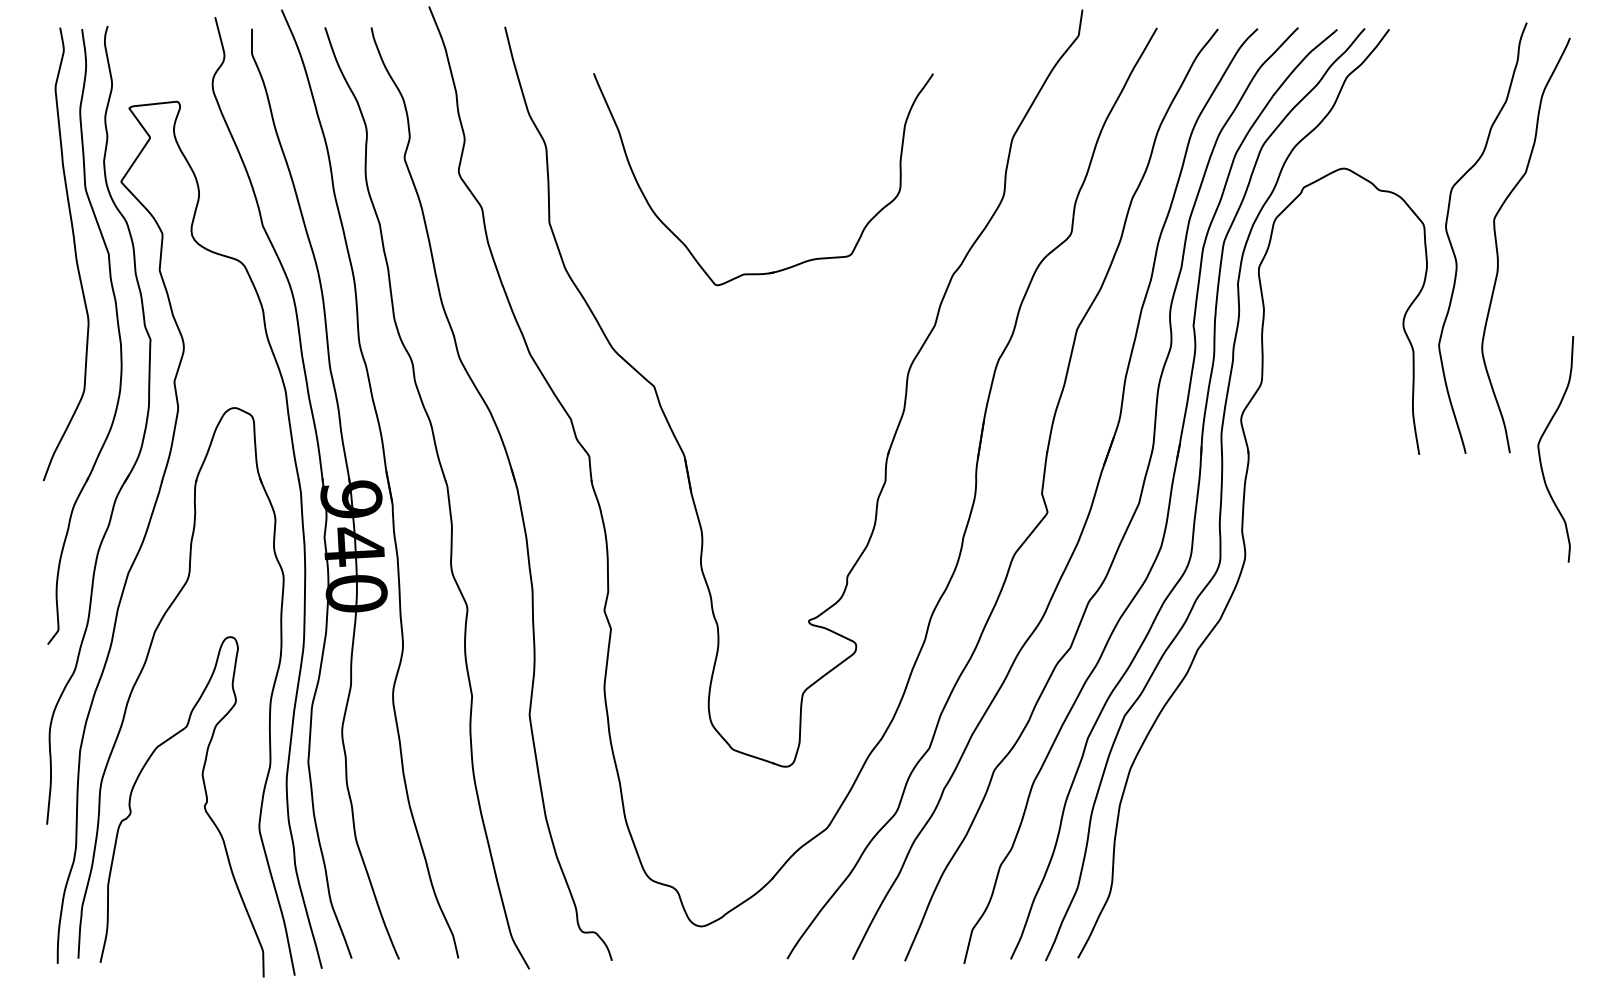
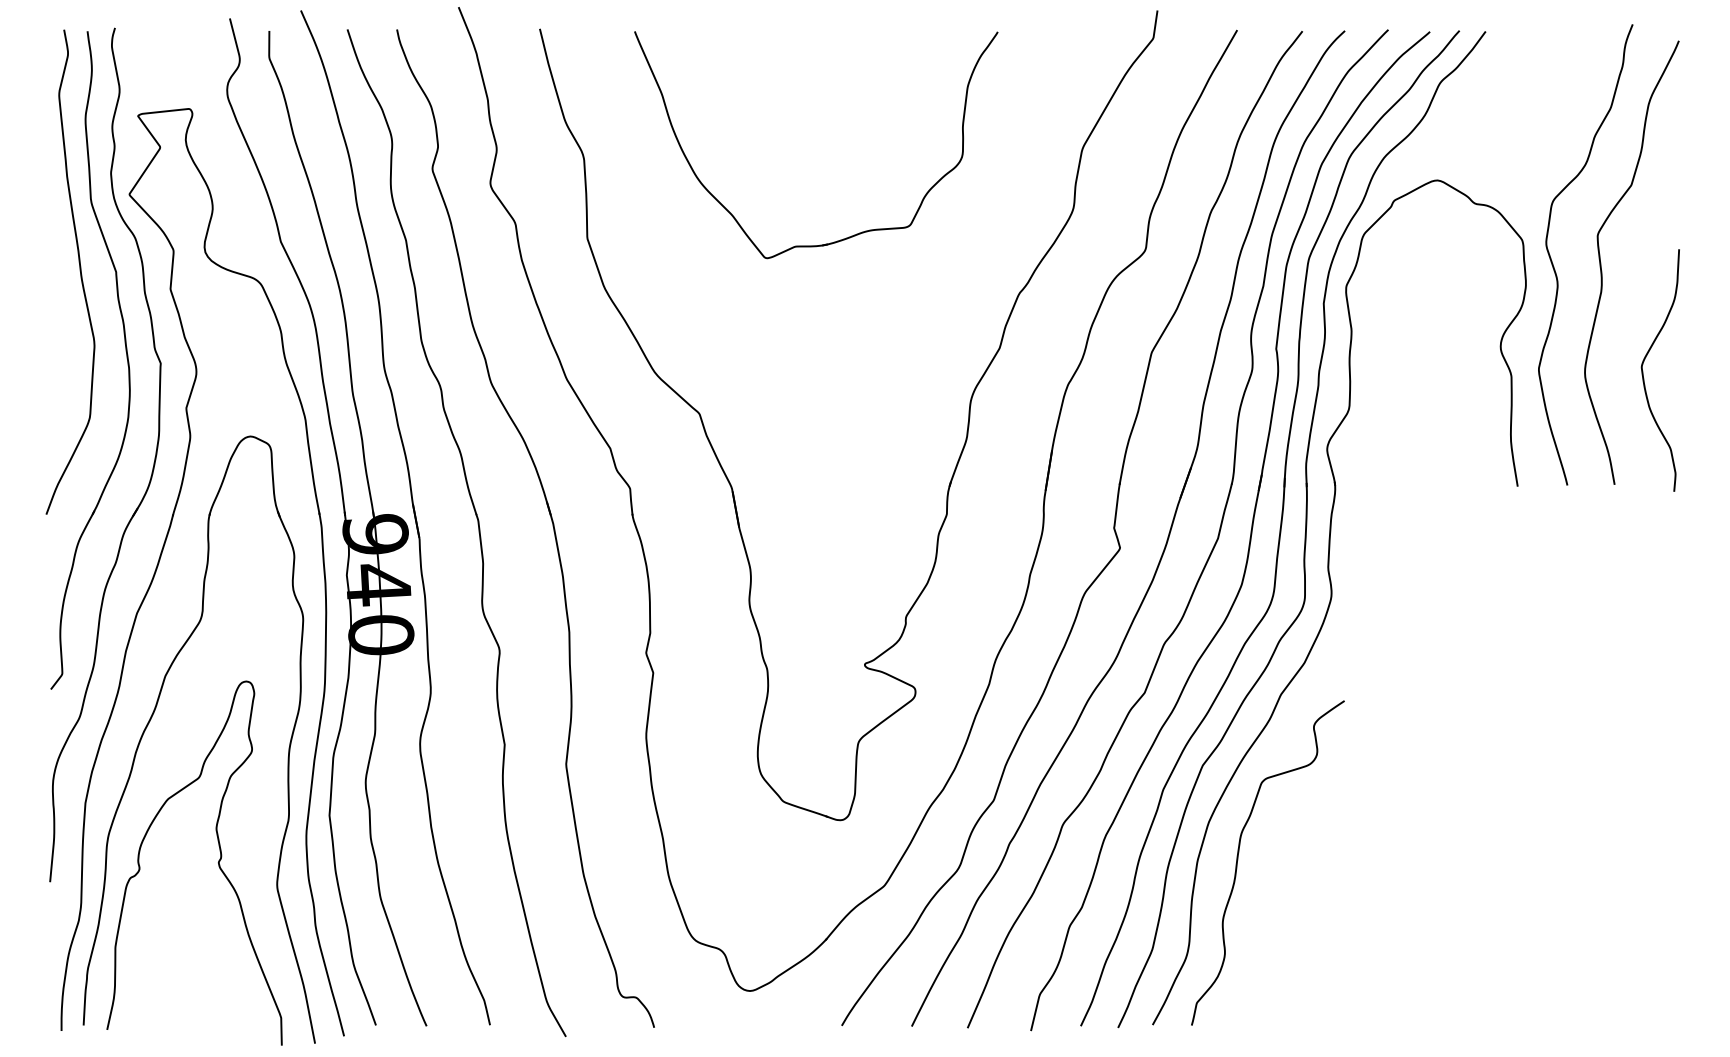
part: (797, 263) -> (852, 234), moved
curve: (1540, 453) -> (1644, 375), moved
curve: (1158, 802) -> (1238, 858), added

